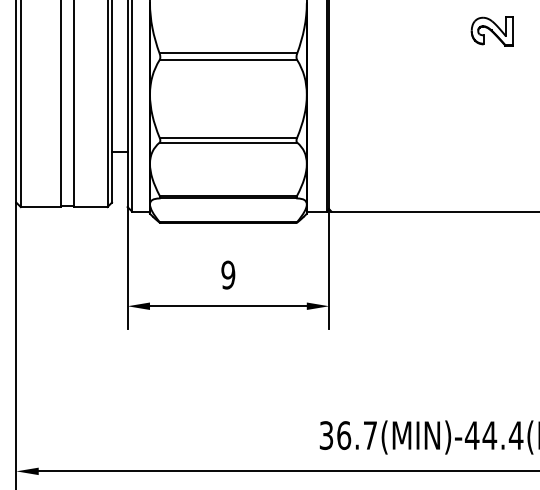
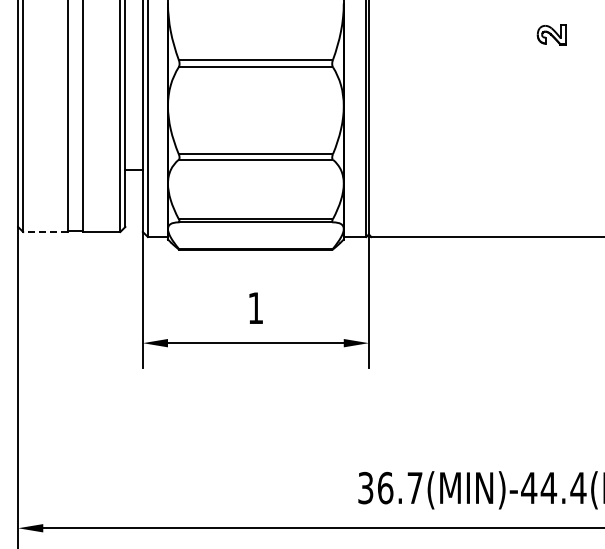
part: (492, 30) -> (551, 34), size x0.6
line: (40, 207) -> (45, 232), solid -> dashed
text: (228, 275) -> (255, 308), 9 -> 1

